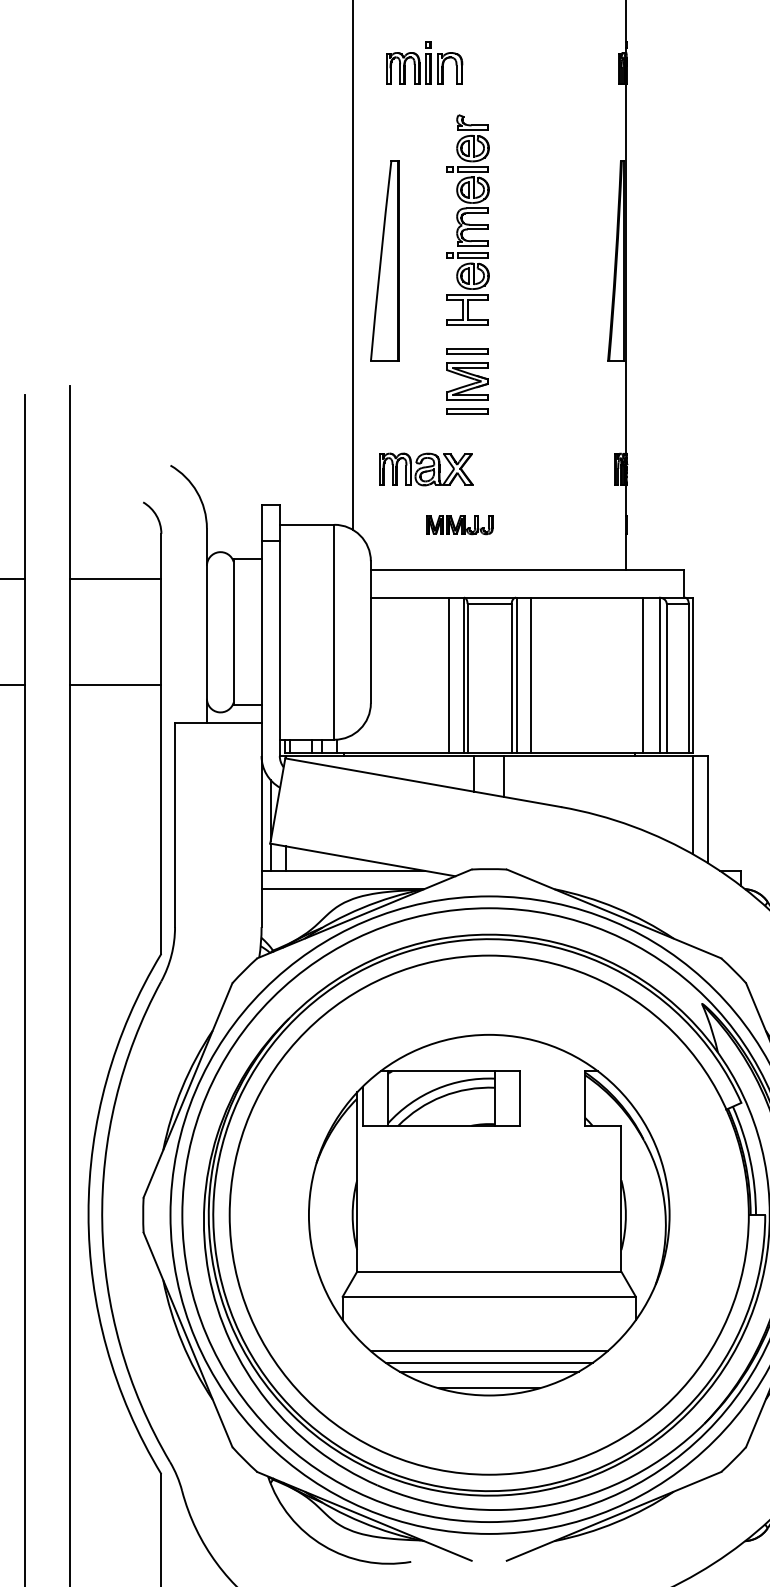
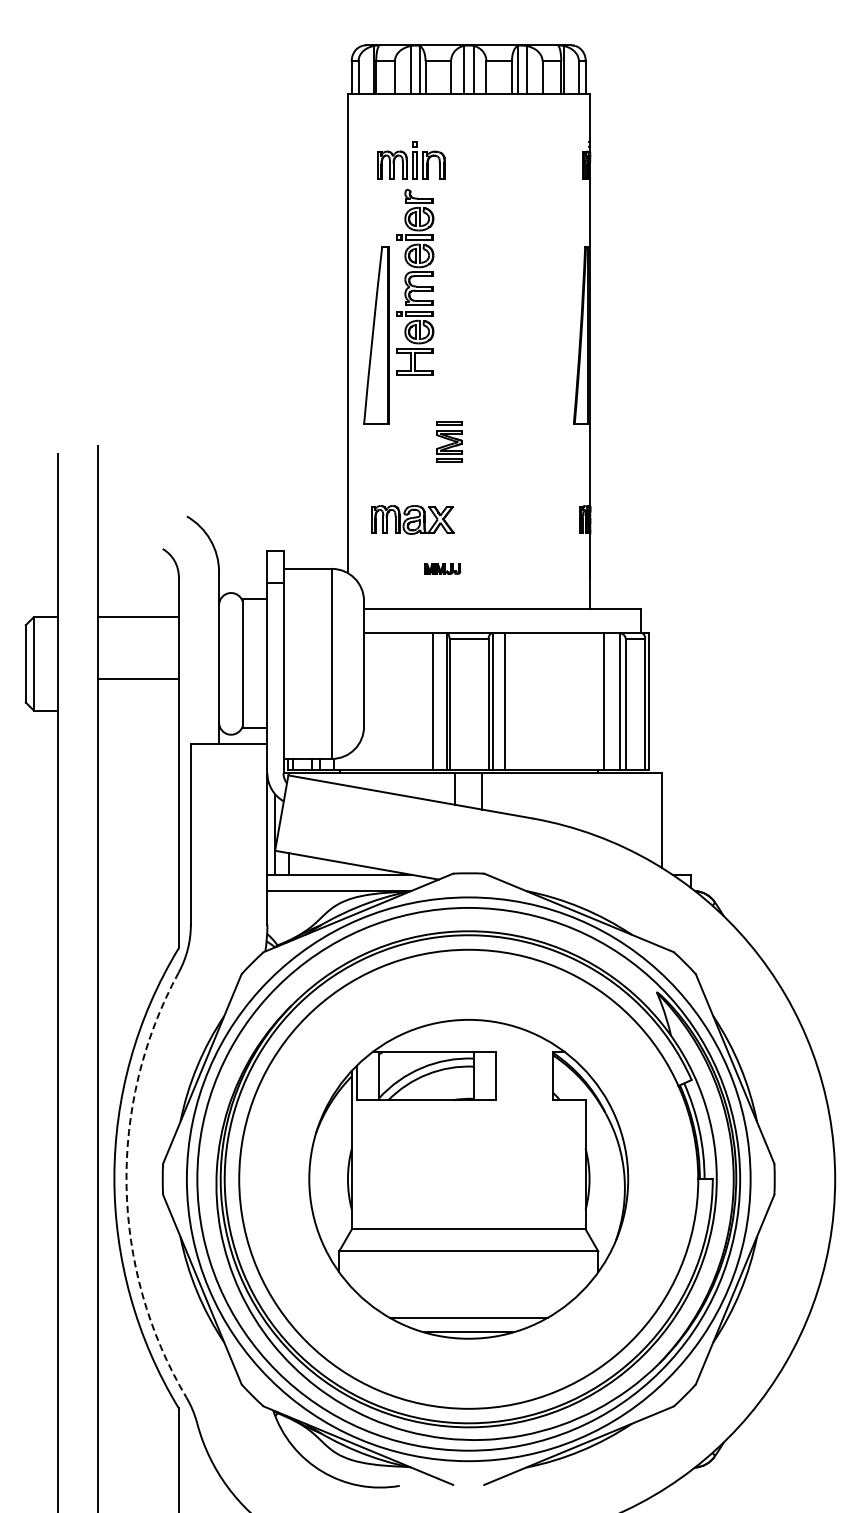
part: (468, 219) -> (415, 281), moved
part: (467, 381) -> (449, 442), size x0.7
part: (459, 525) -> (442, 569), size x0.6
line: (115, 685) -> (138, 678), moved
line: (692, 804) -> (648, 816), removed
arc: (102, 1223) -> (126, 1186), solid -> dashed
line: (488, 1351) -> (468, 1299), removed
line: (488, 1362) -> (468, 1309), removed

